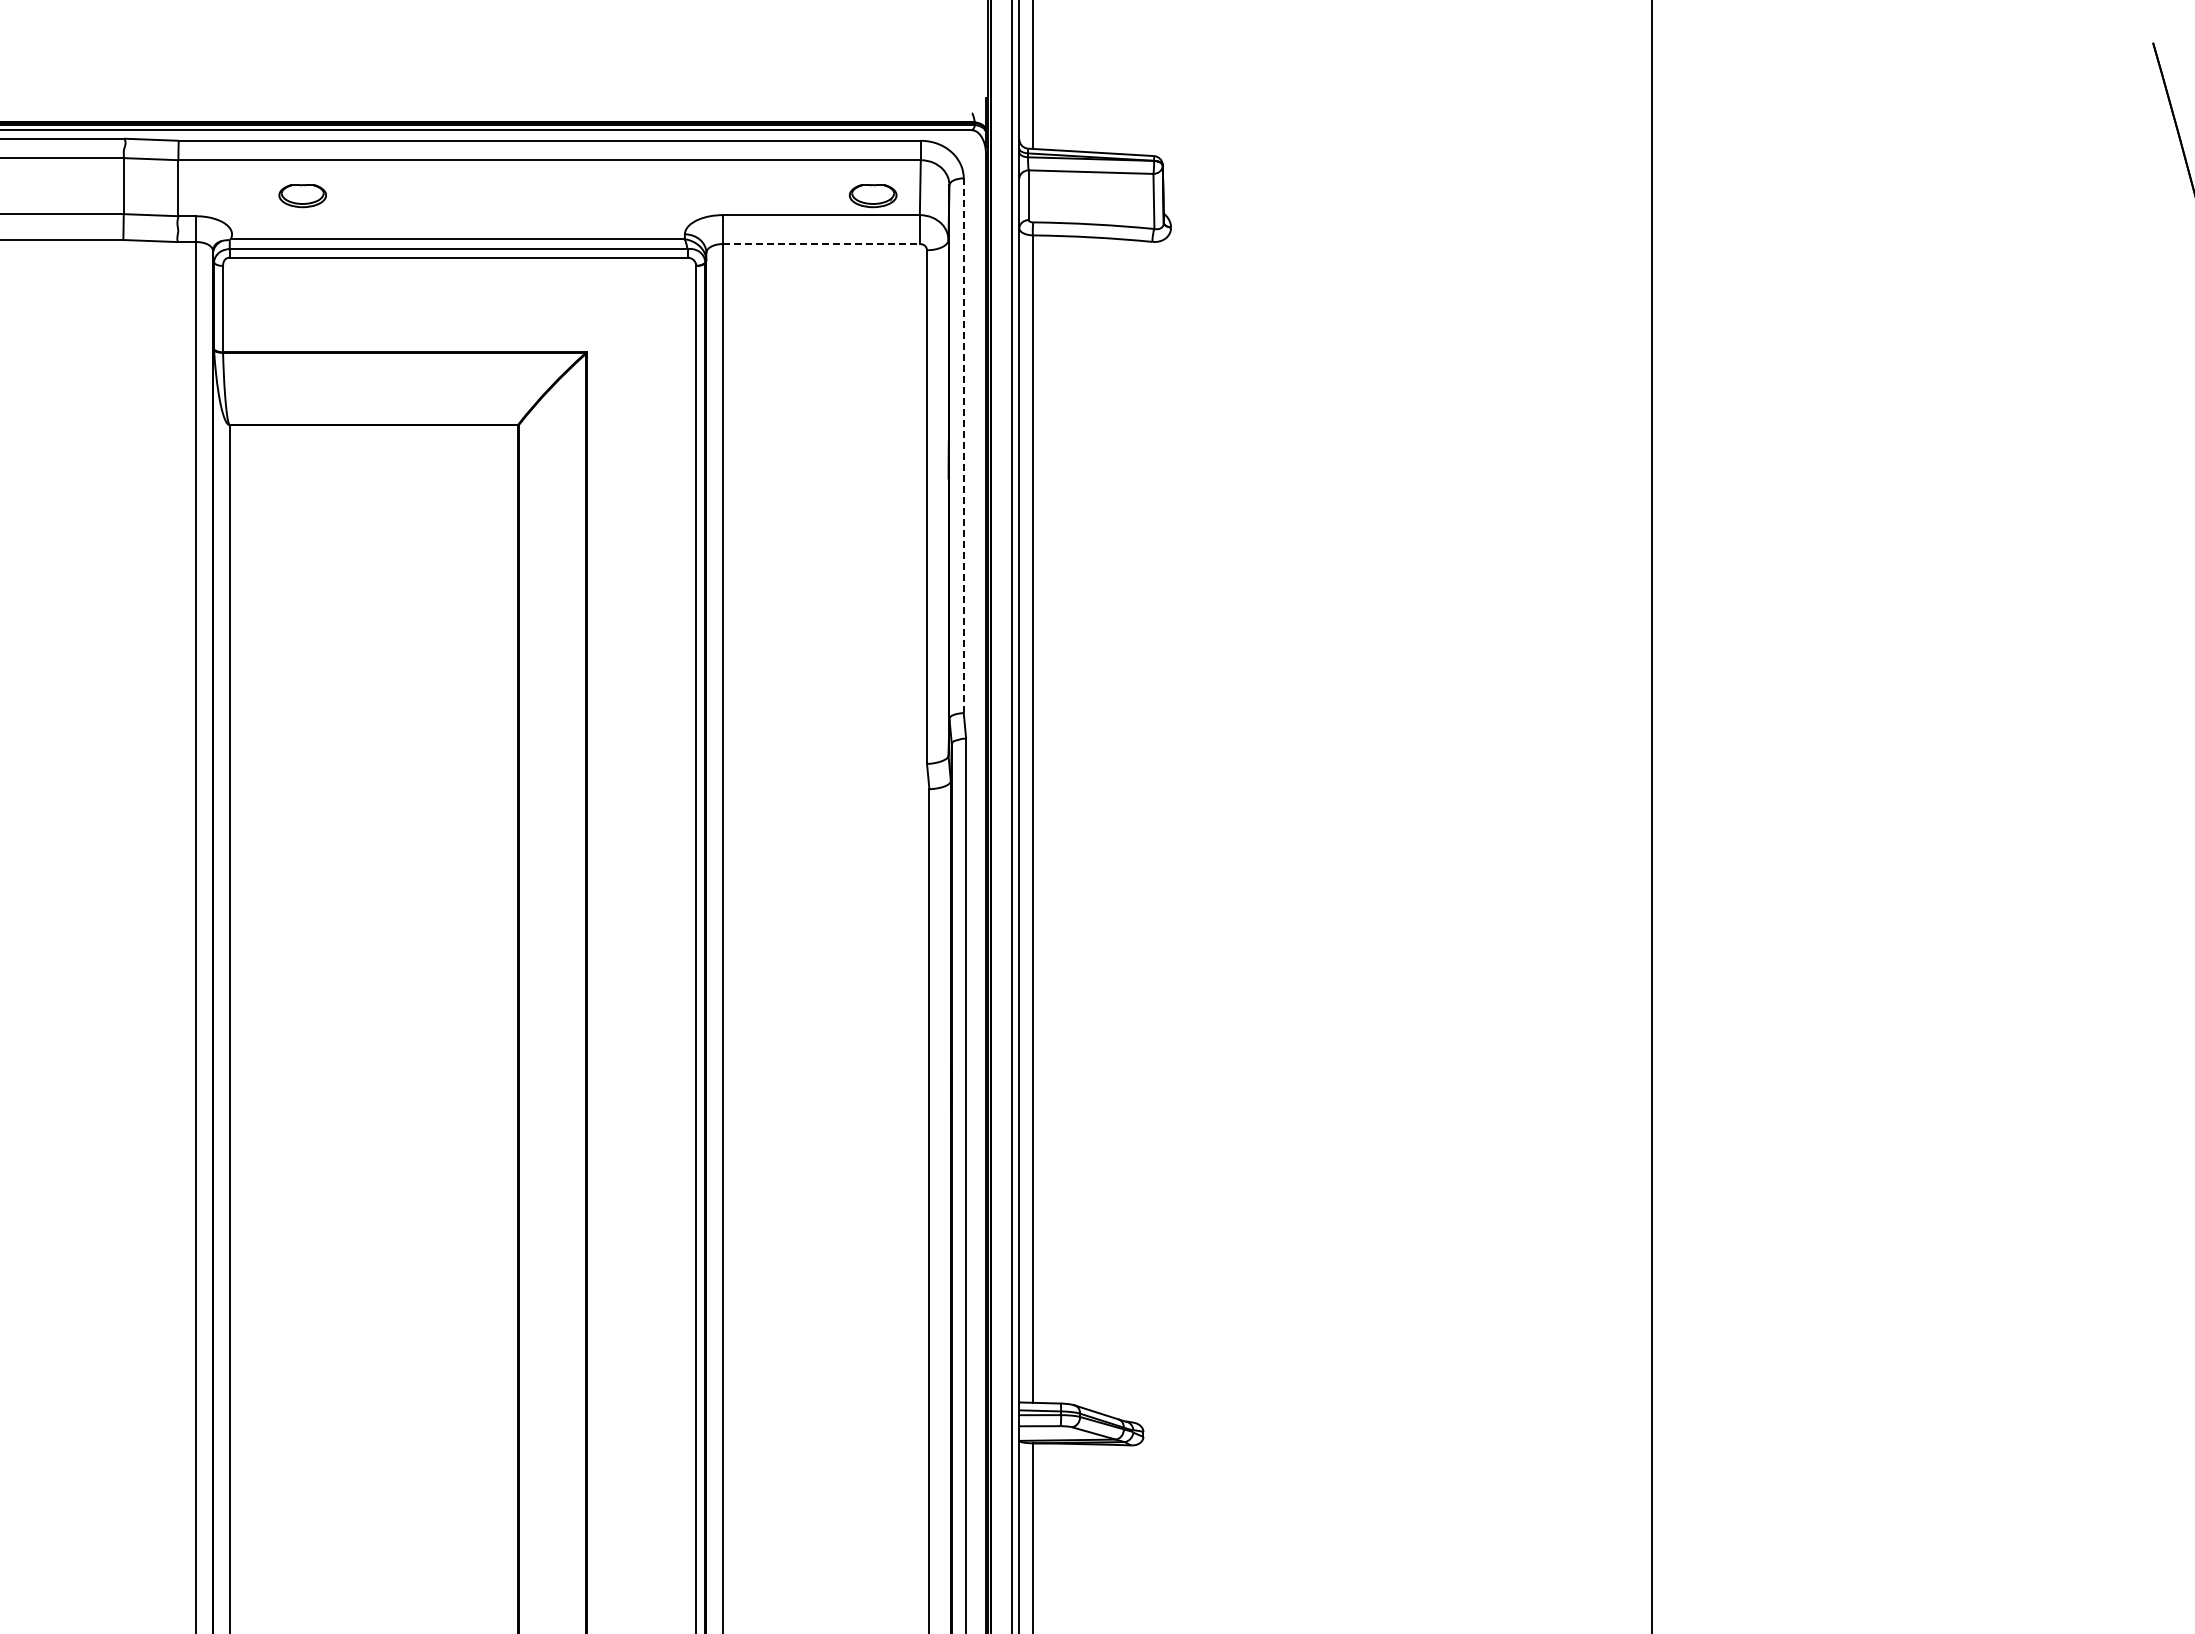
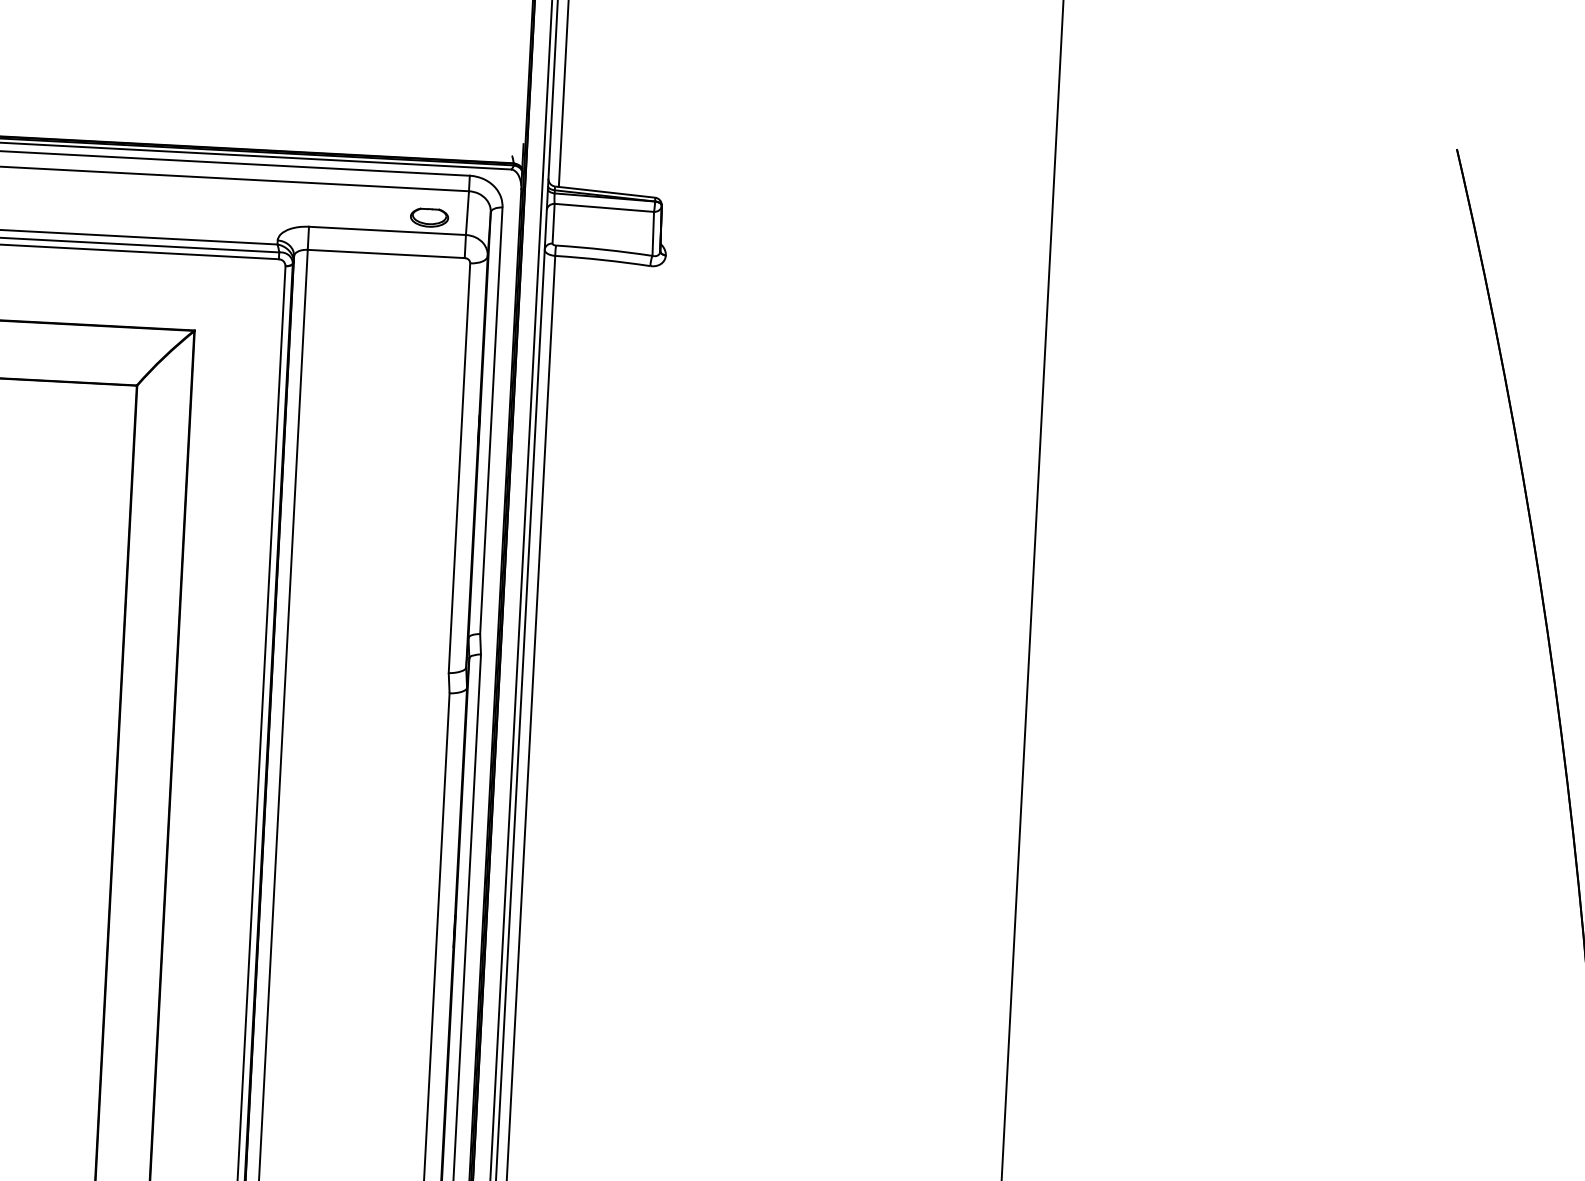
line: (821, 244) -> (386, 254), dashed -> solid
line: (963, 446) -> (491, 421), dashed -> solid

